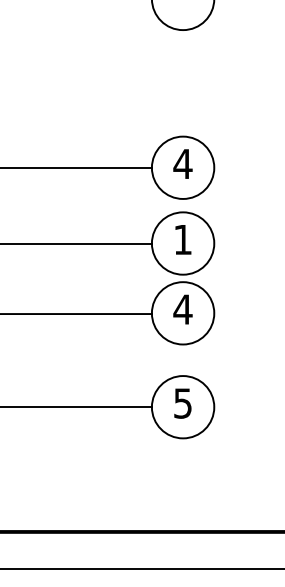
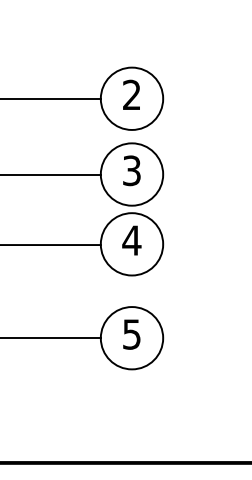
text: (182, 163) -> (131, 94), 4 -> 2
text: (182, 239) -> (131, 170), 1 -> 3

